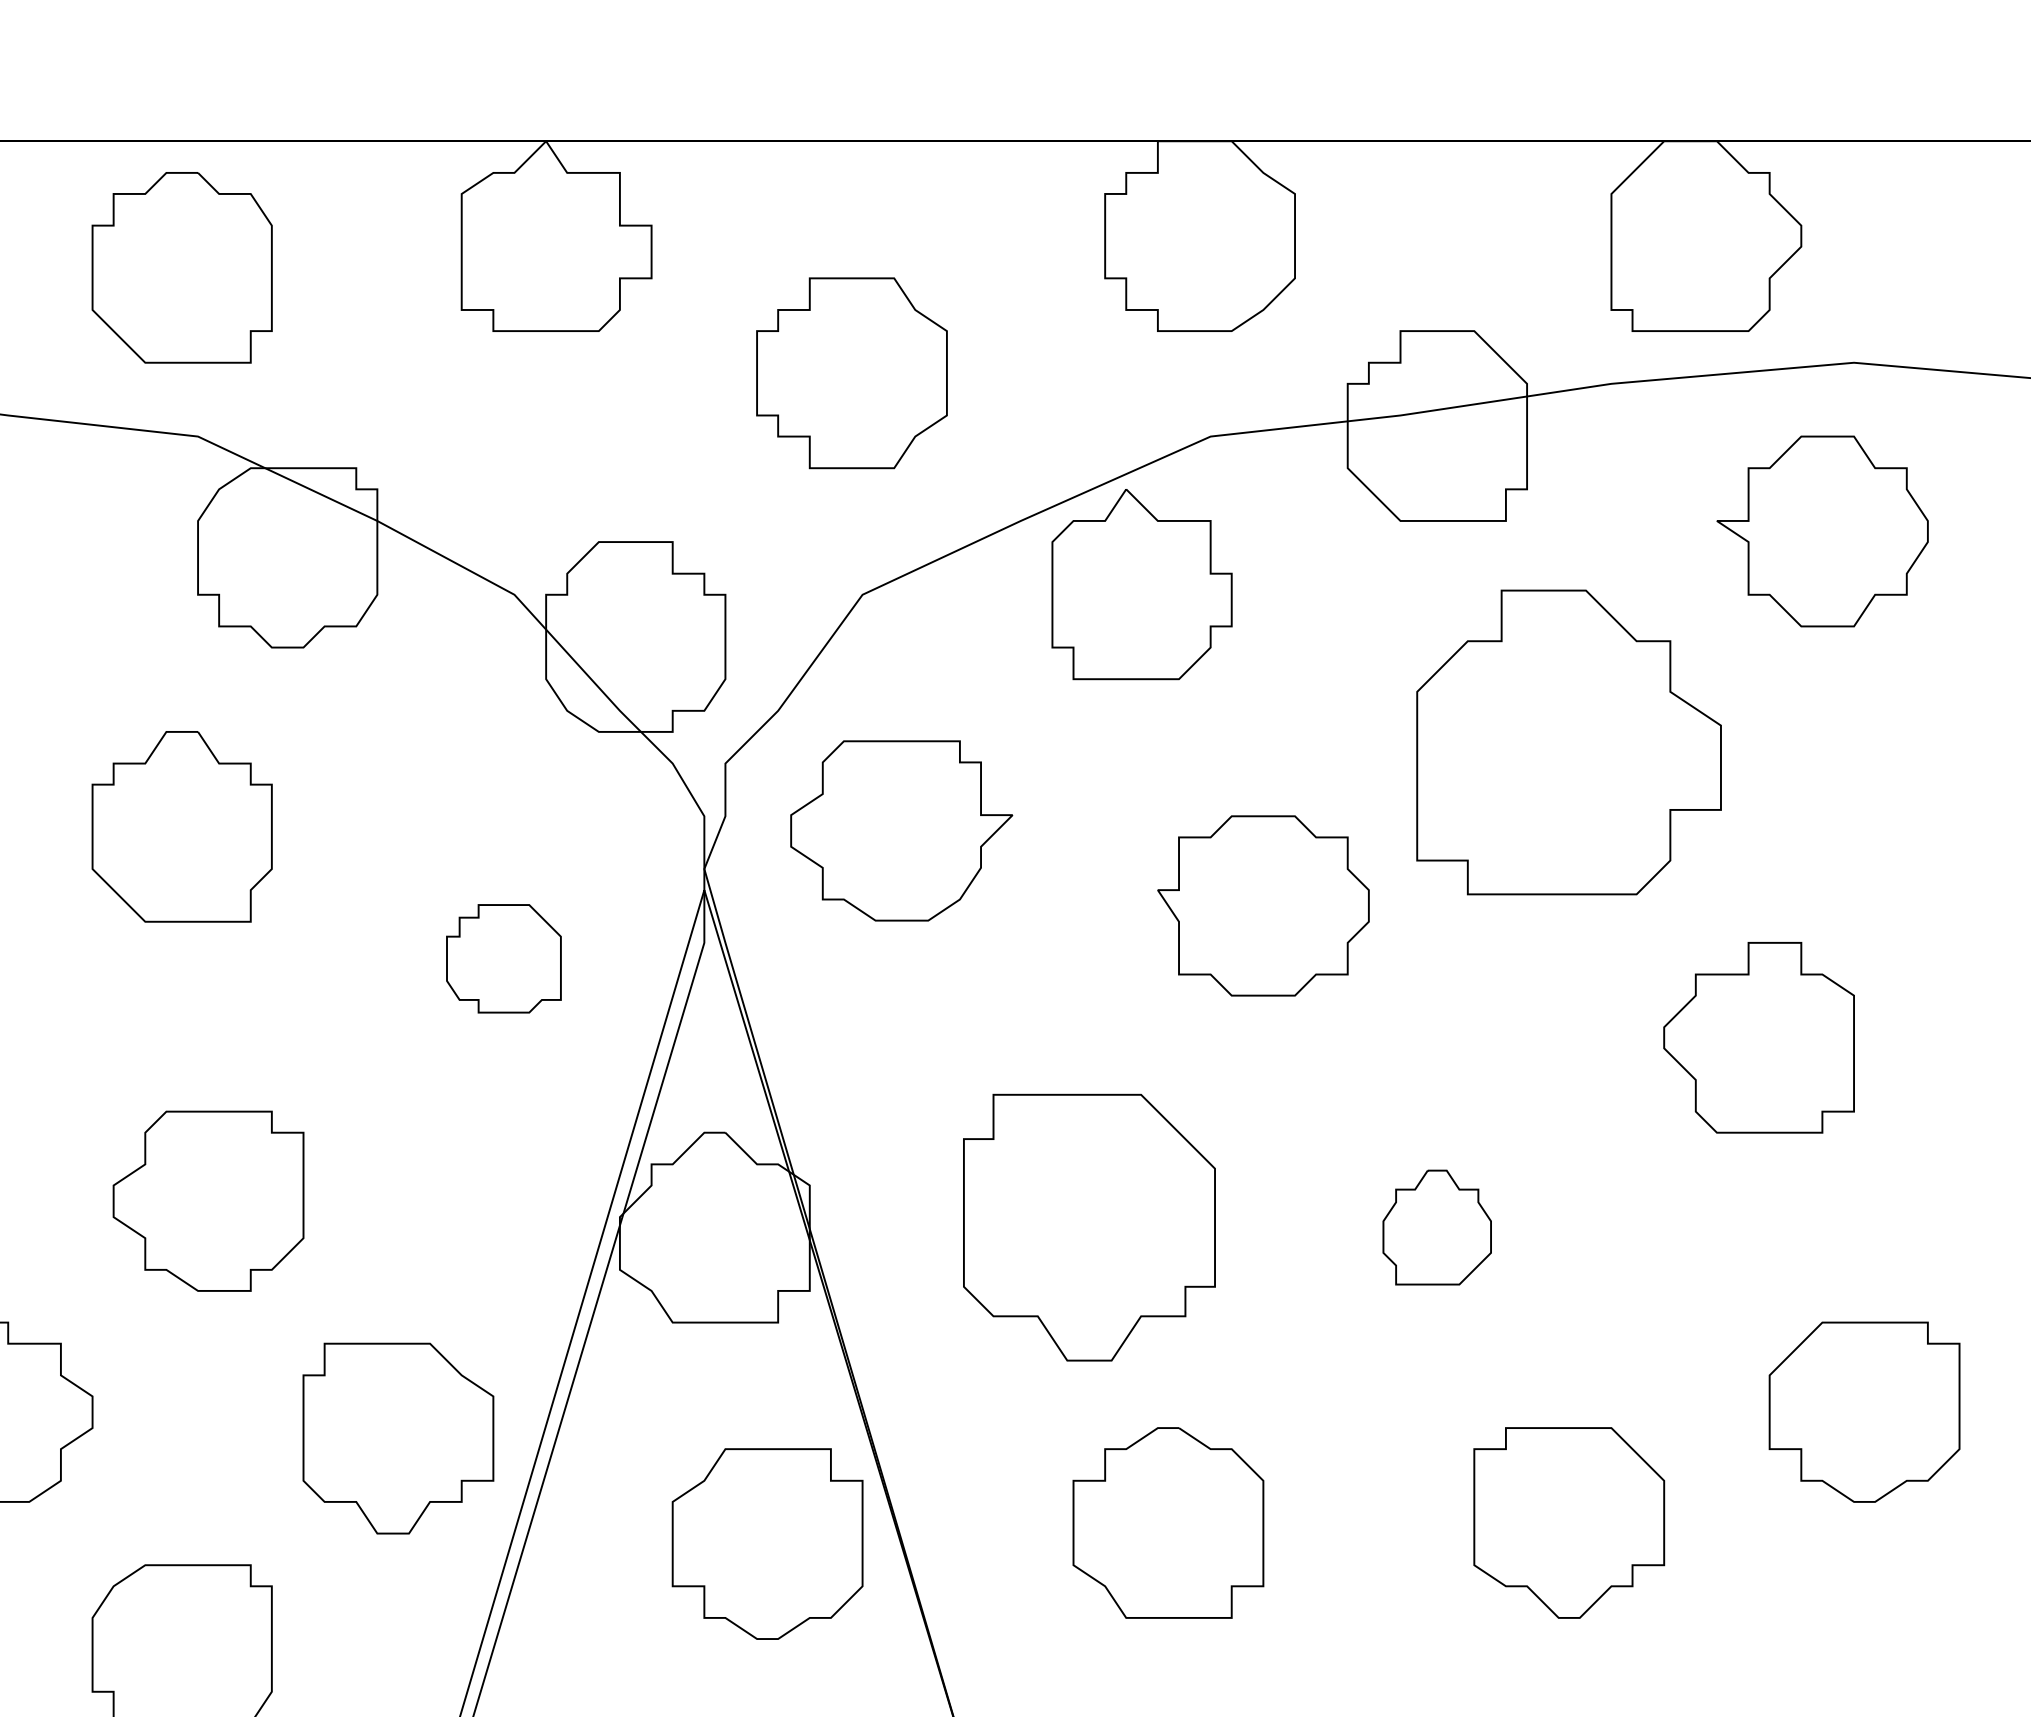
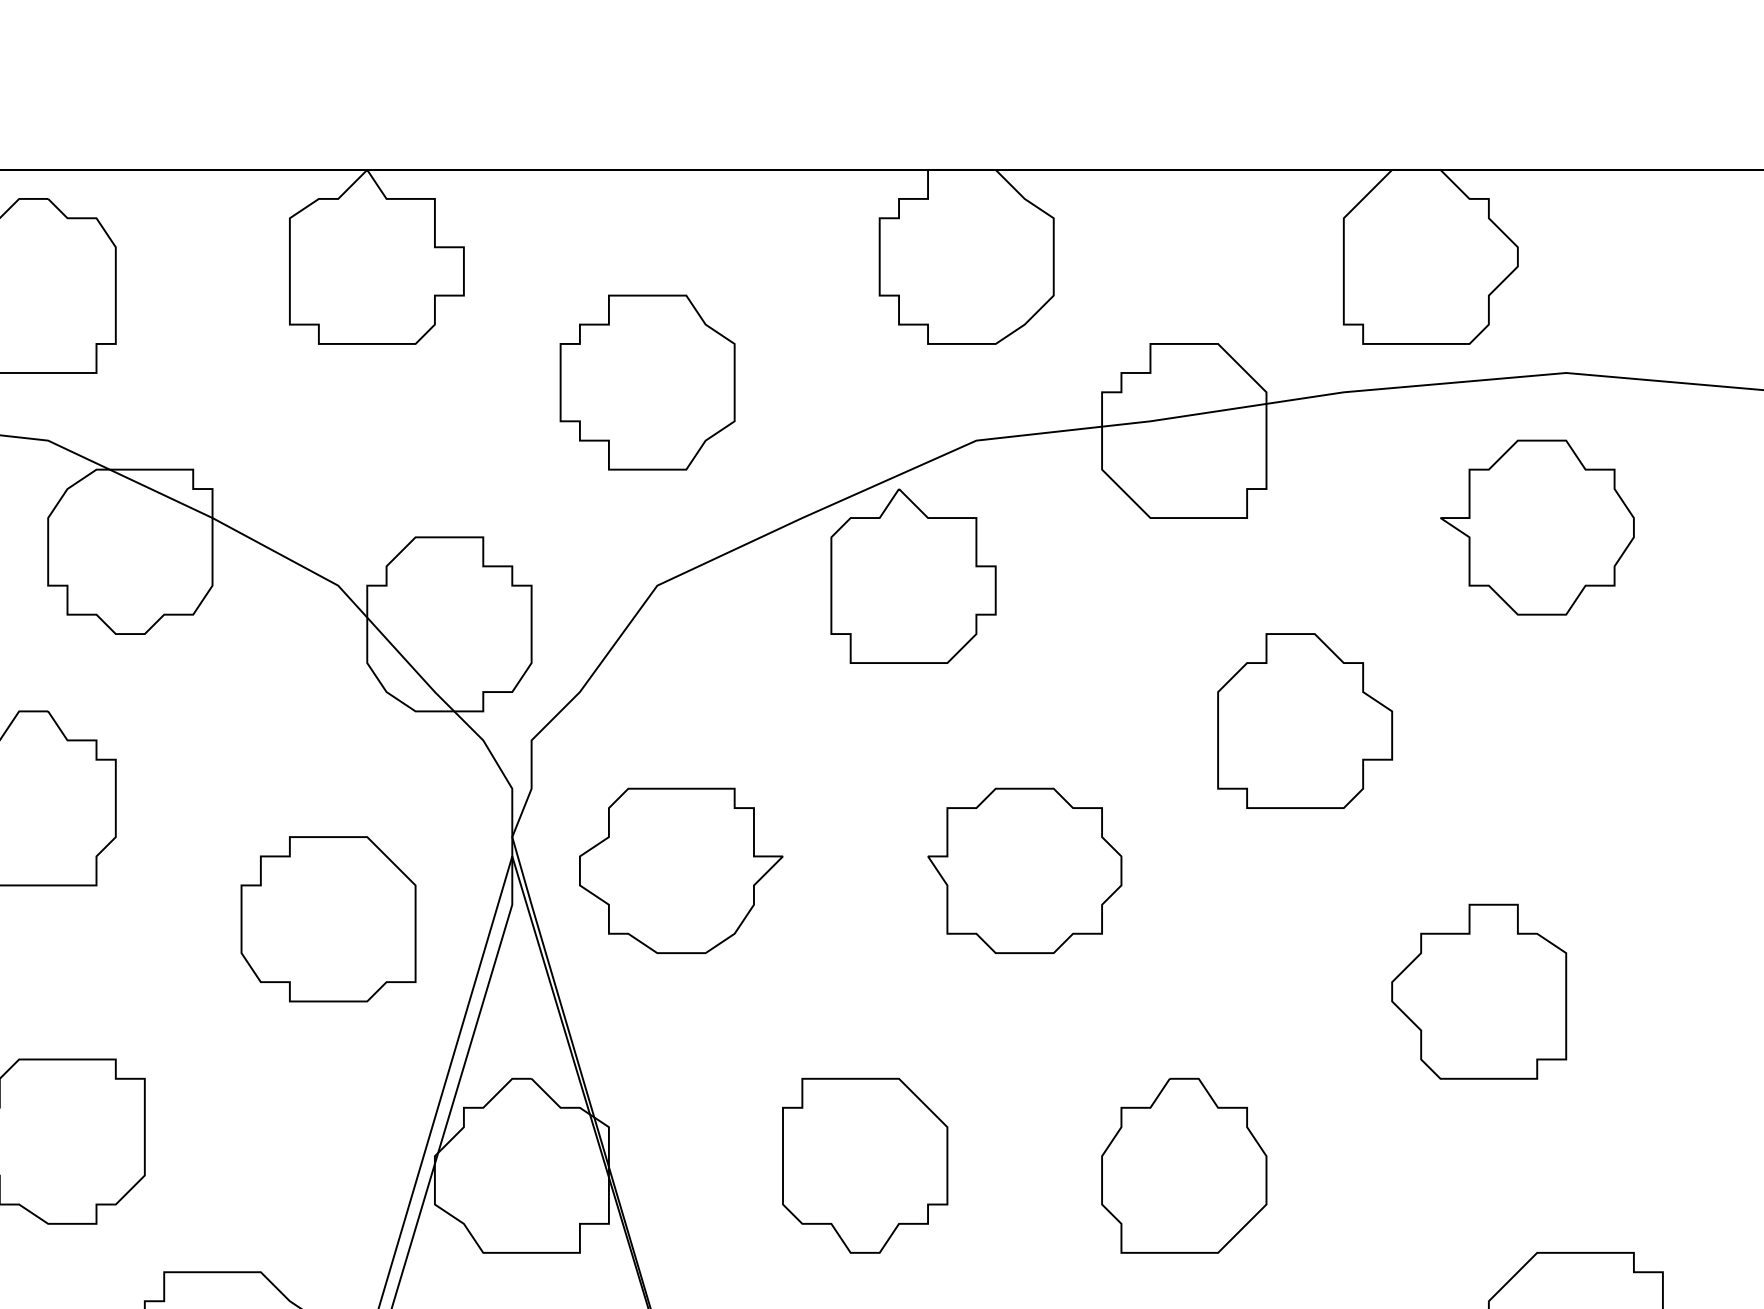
part: (1569, 742) -> (1305, 721), size x0.62
part: (901, 830) -> (681, 870), moved
part: (503, 958) -> (328, 919), size x1.67
part: (1088, 1227) -> (864, 1165), size x0.71
part: (1436, 1227) -> (1183, 1165), size x1.67

